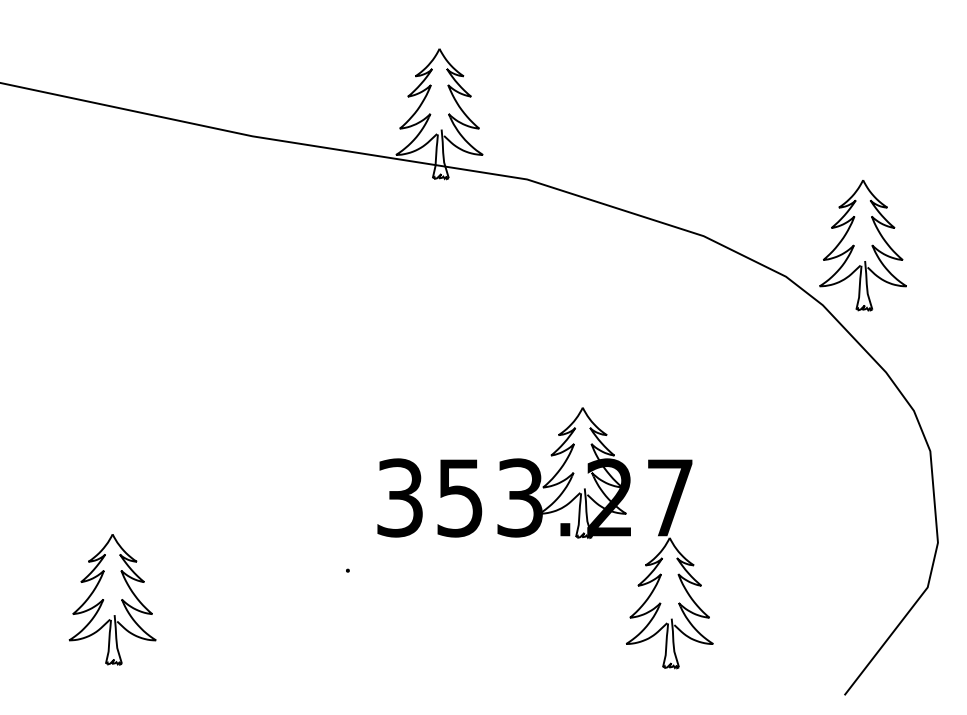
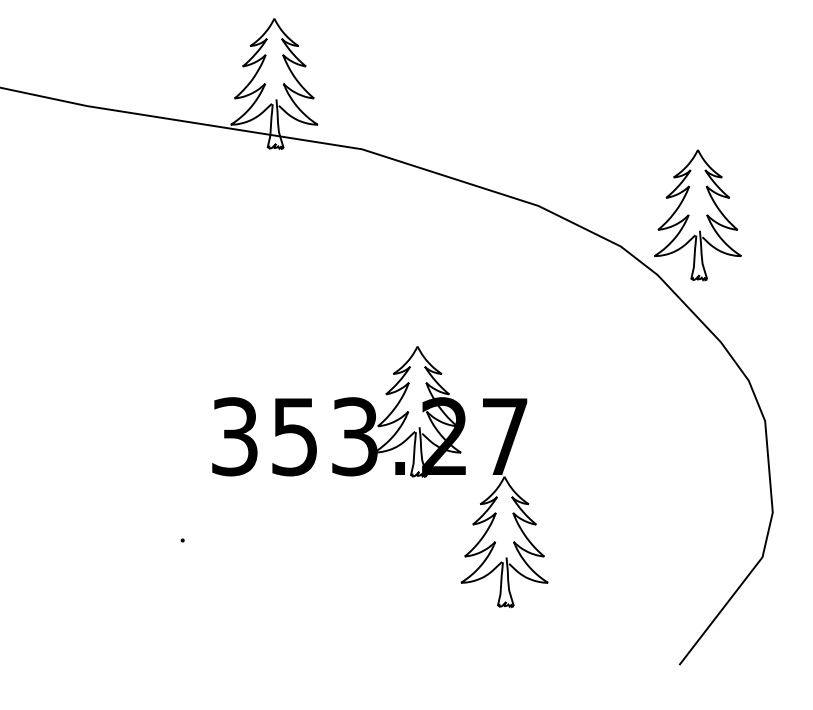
part: (537, 529) -> (372, 468), moved

